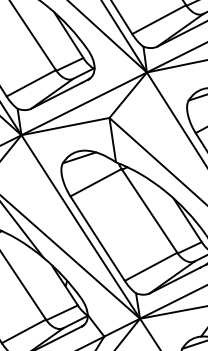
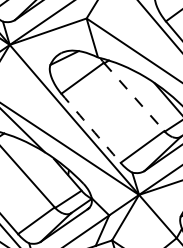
line: (149, 211) -> (134, 97), solid -> dashed
arc: (97, 238) -> (90, 128), solid -> dashed

